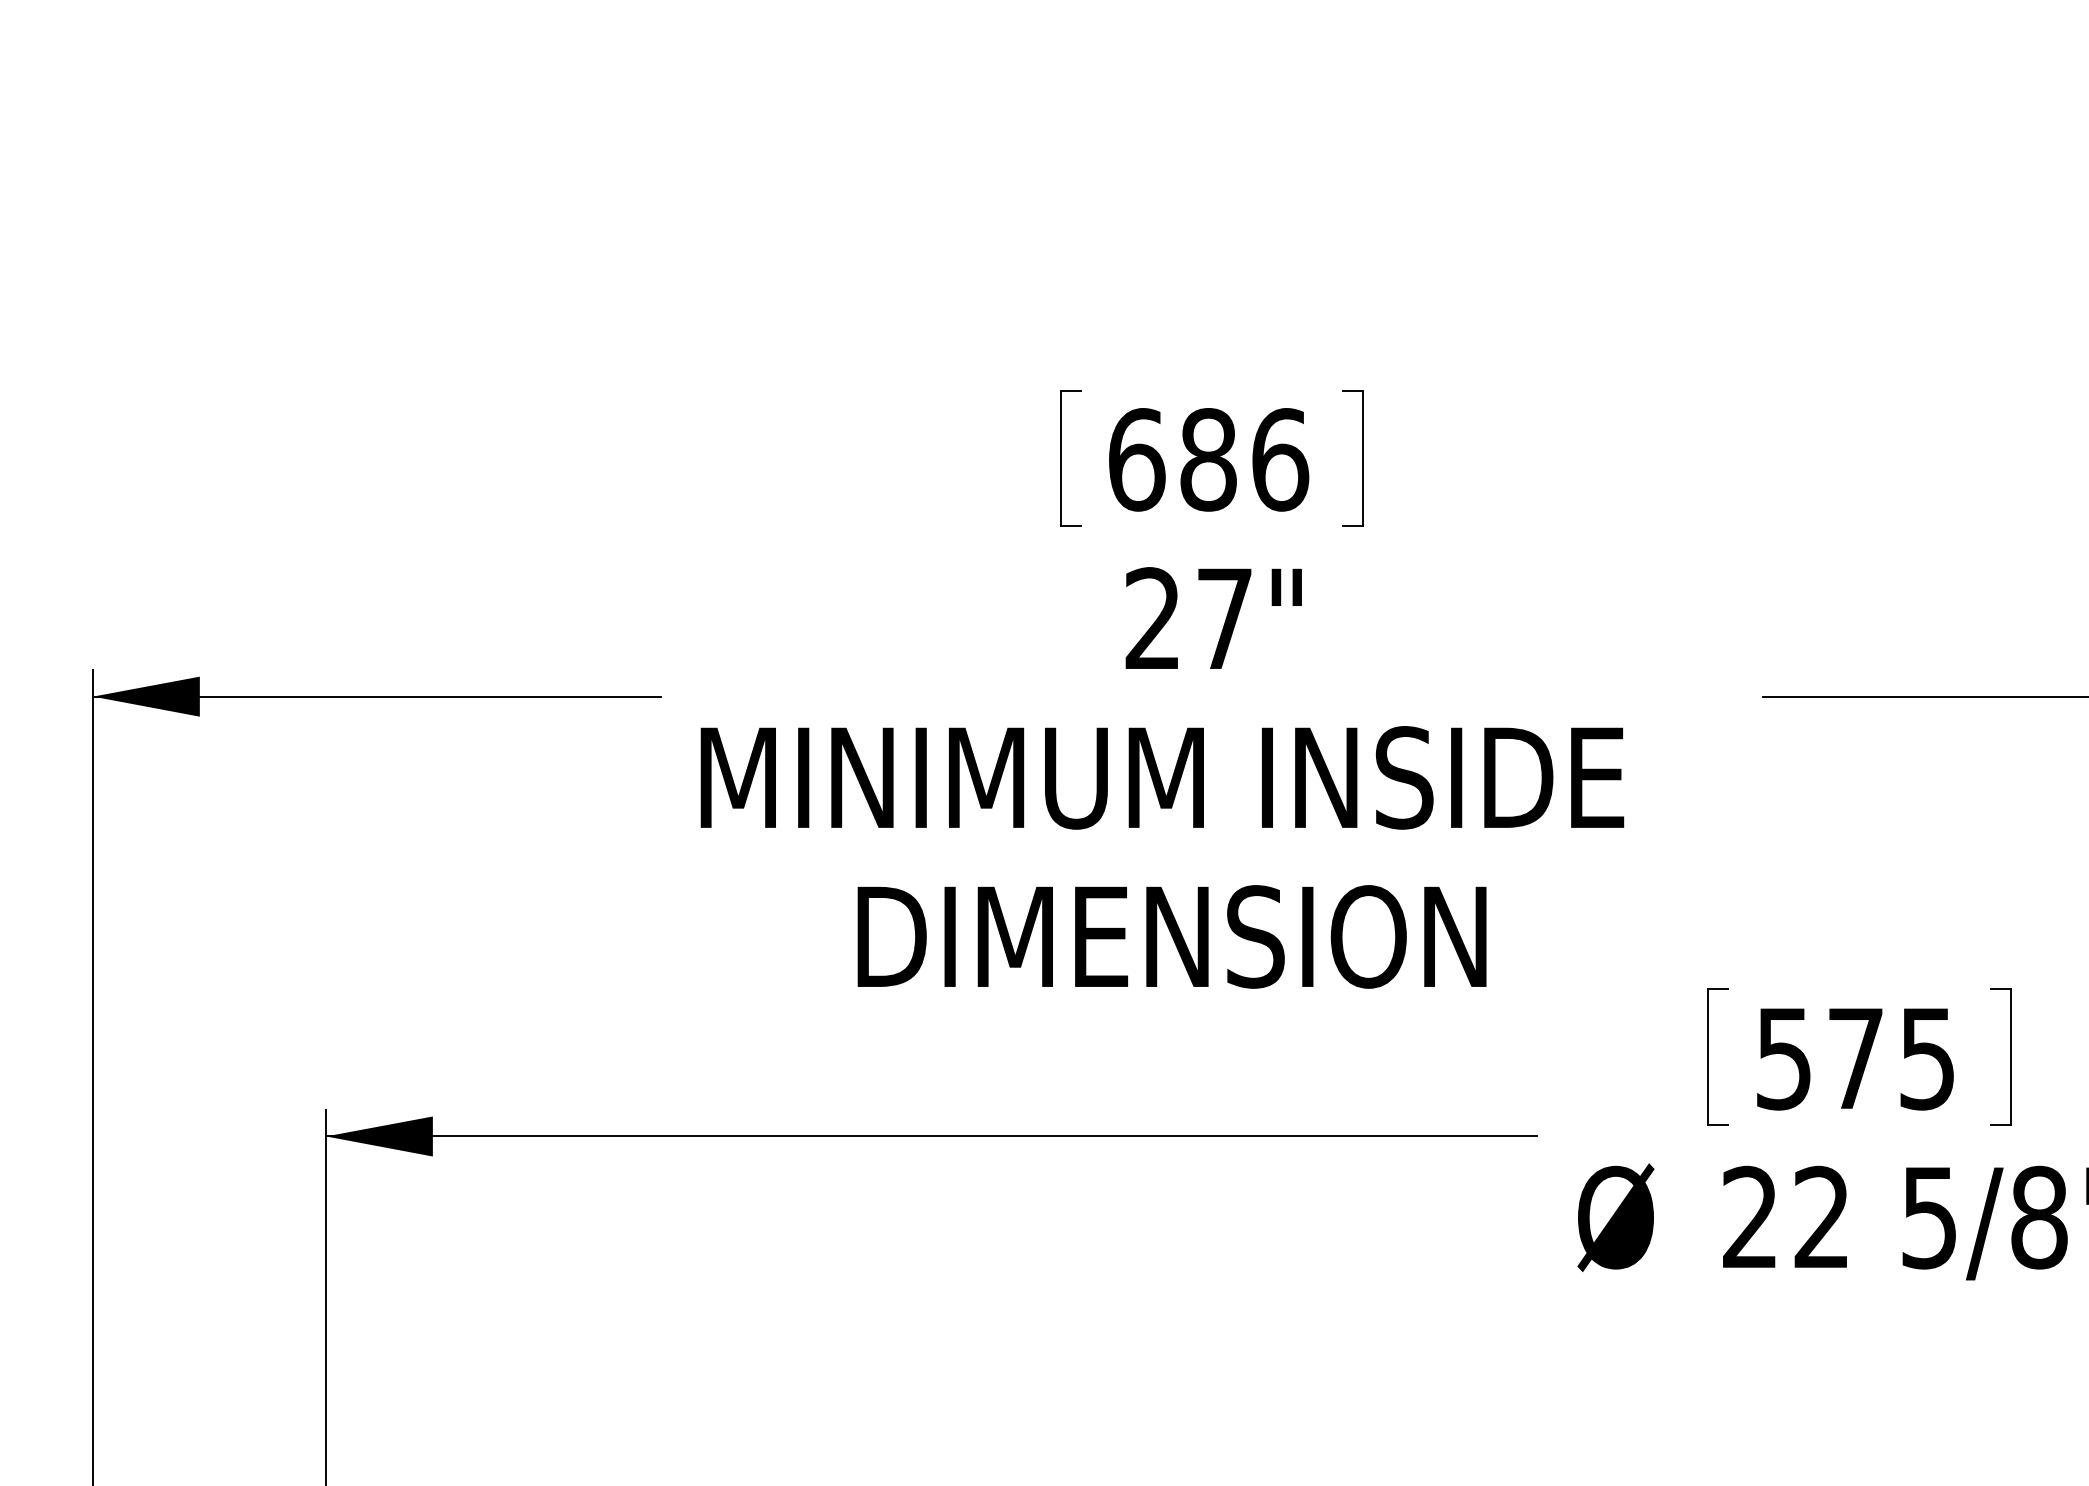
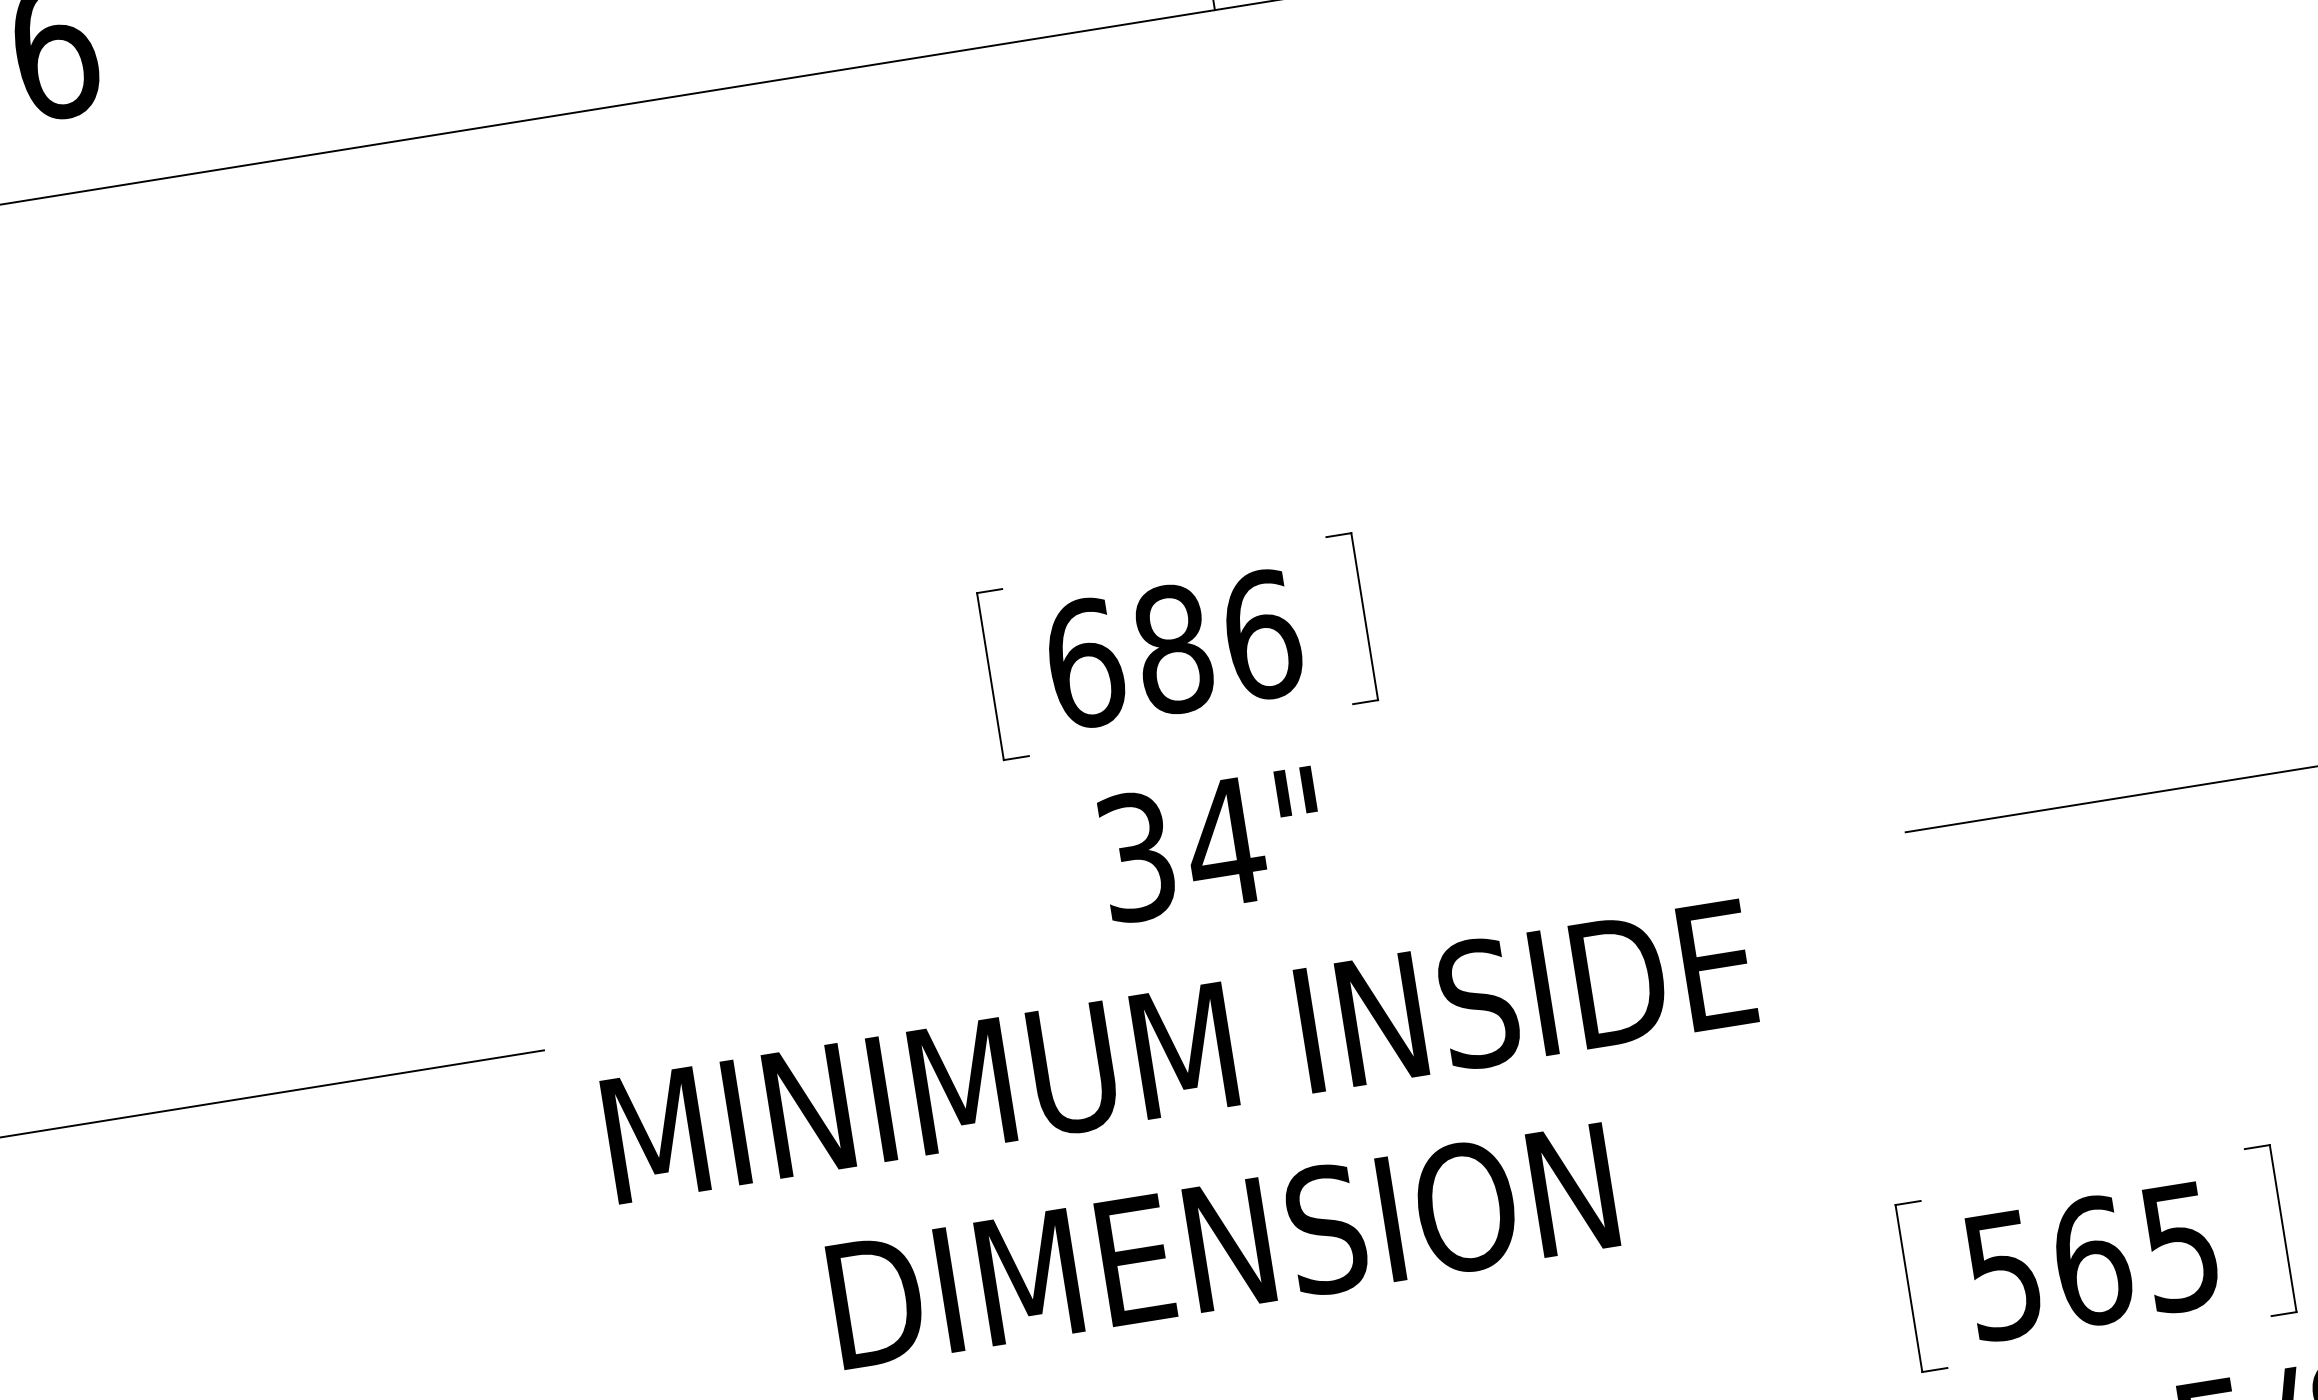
text: (1189, 618) -> (1181, 849), 27" -> 34"
text: (1856, 1058) -> (2092, 1260), 575 -> 565

